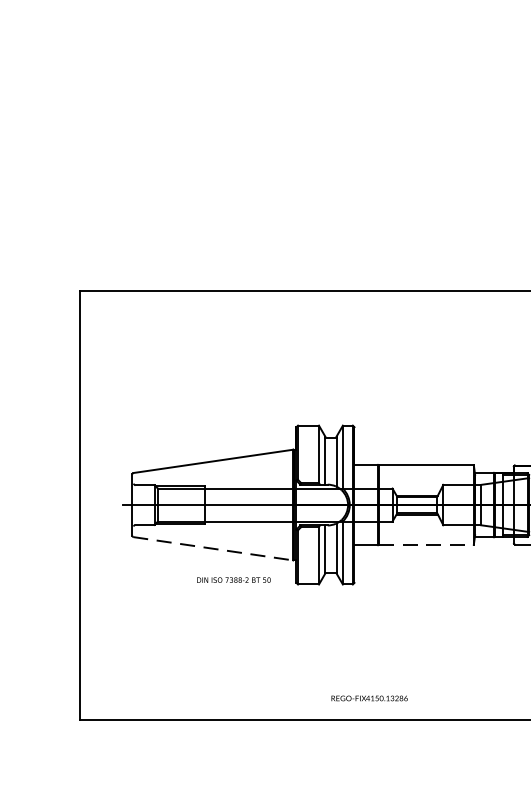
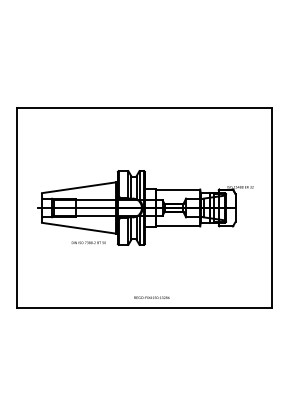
line: (426, 544) -> (178, 226), dashed -> solid
line: (213, 549) -> (79, 228), dashed -> solid

